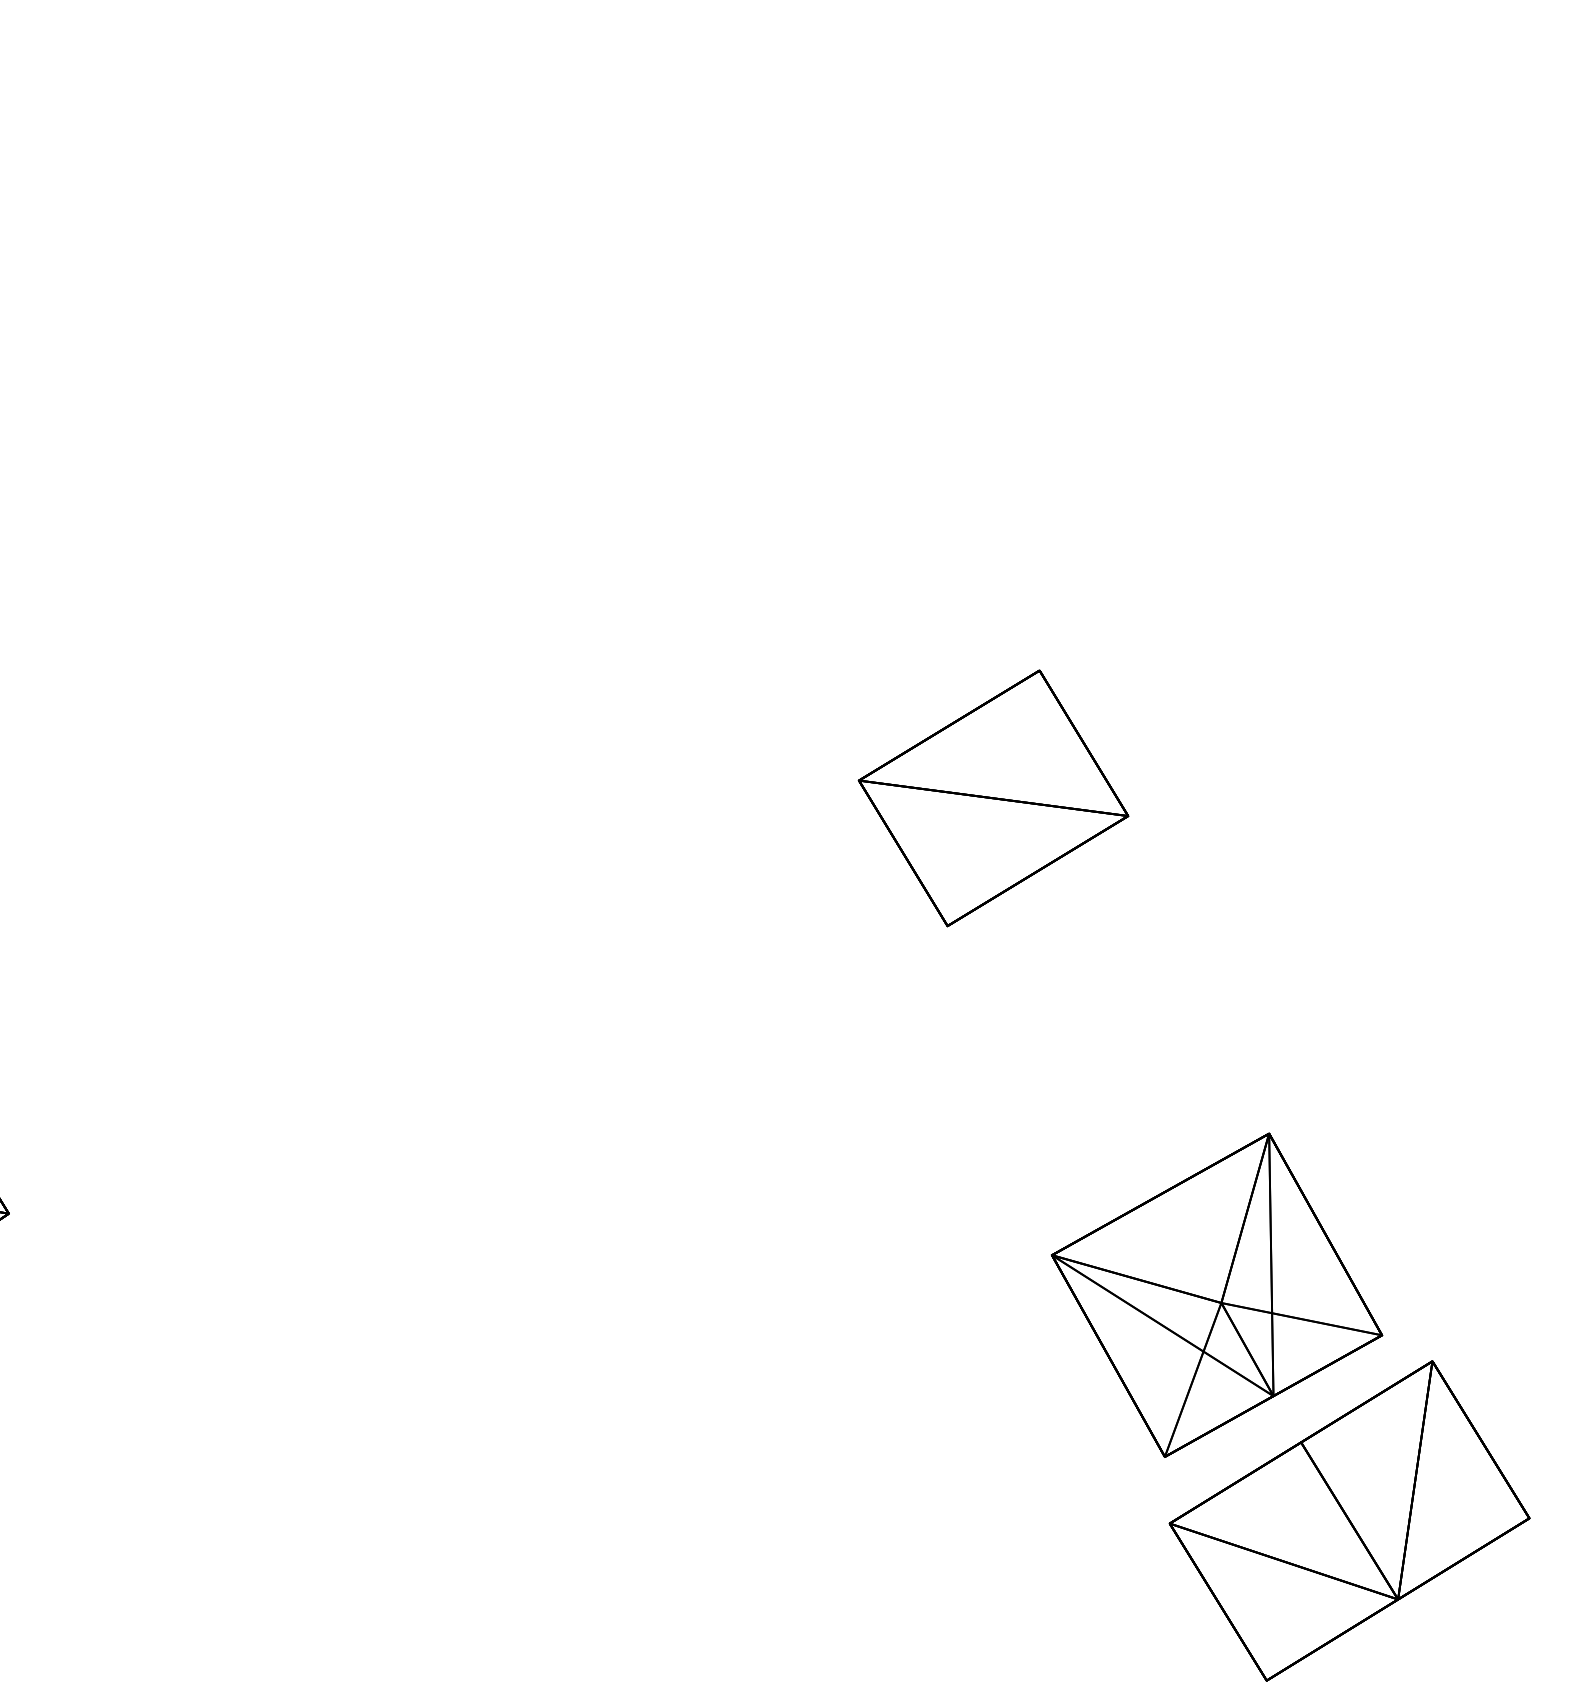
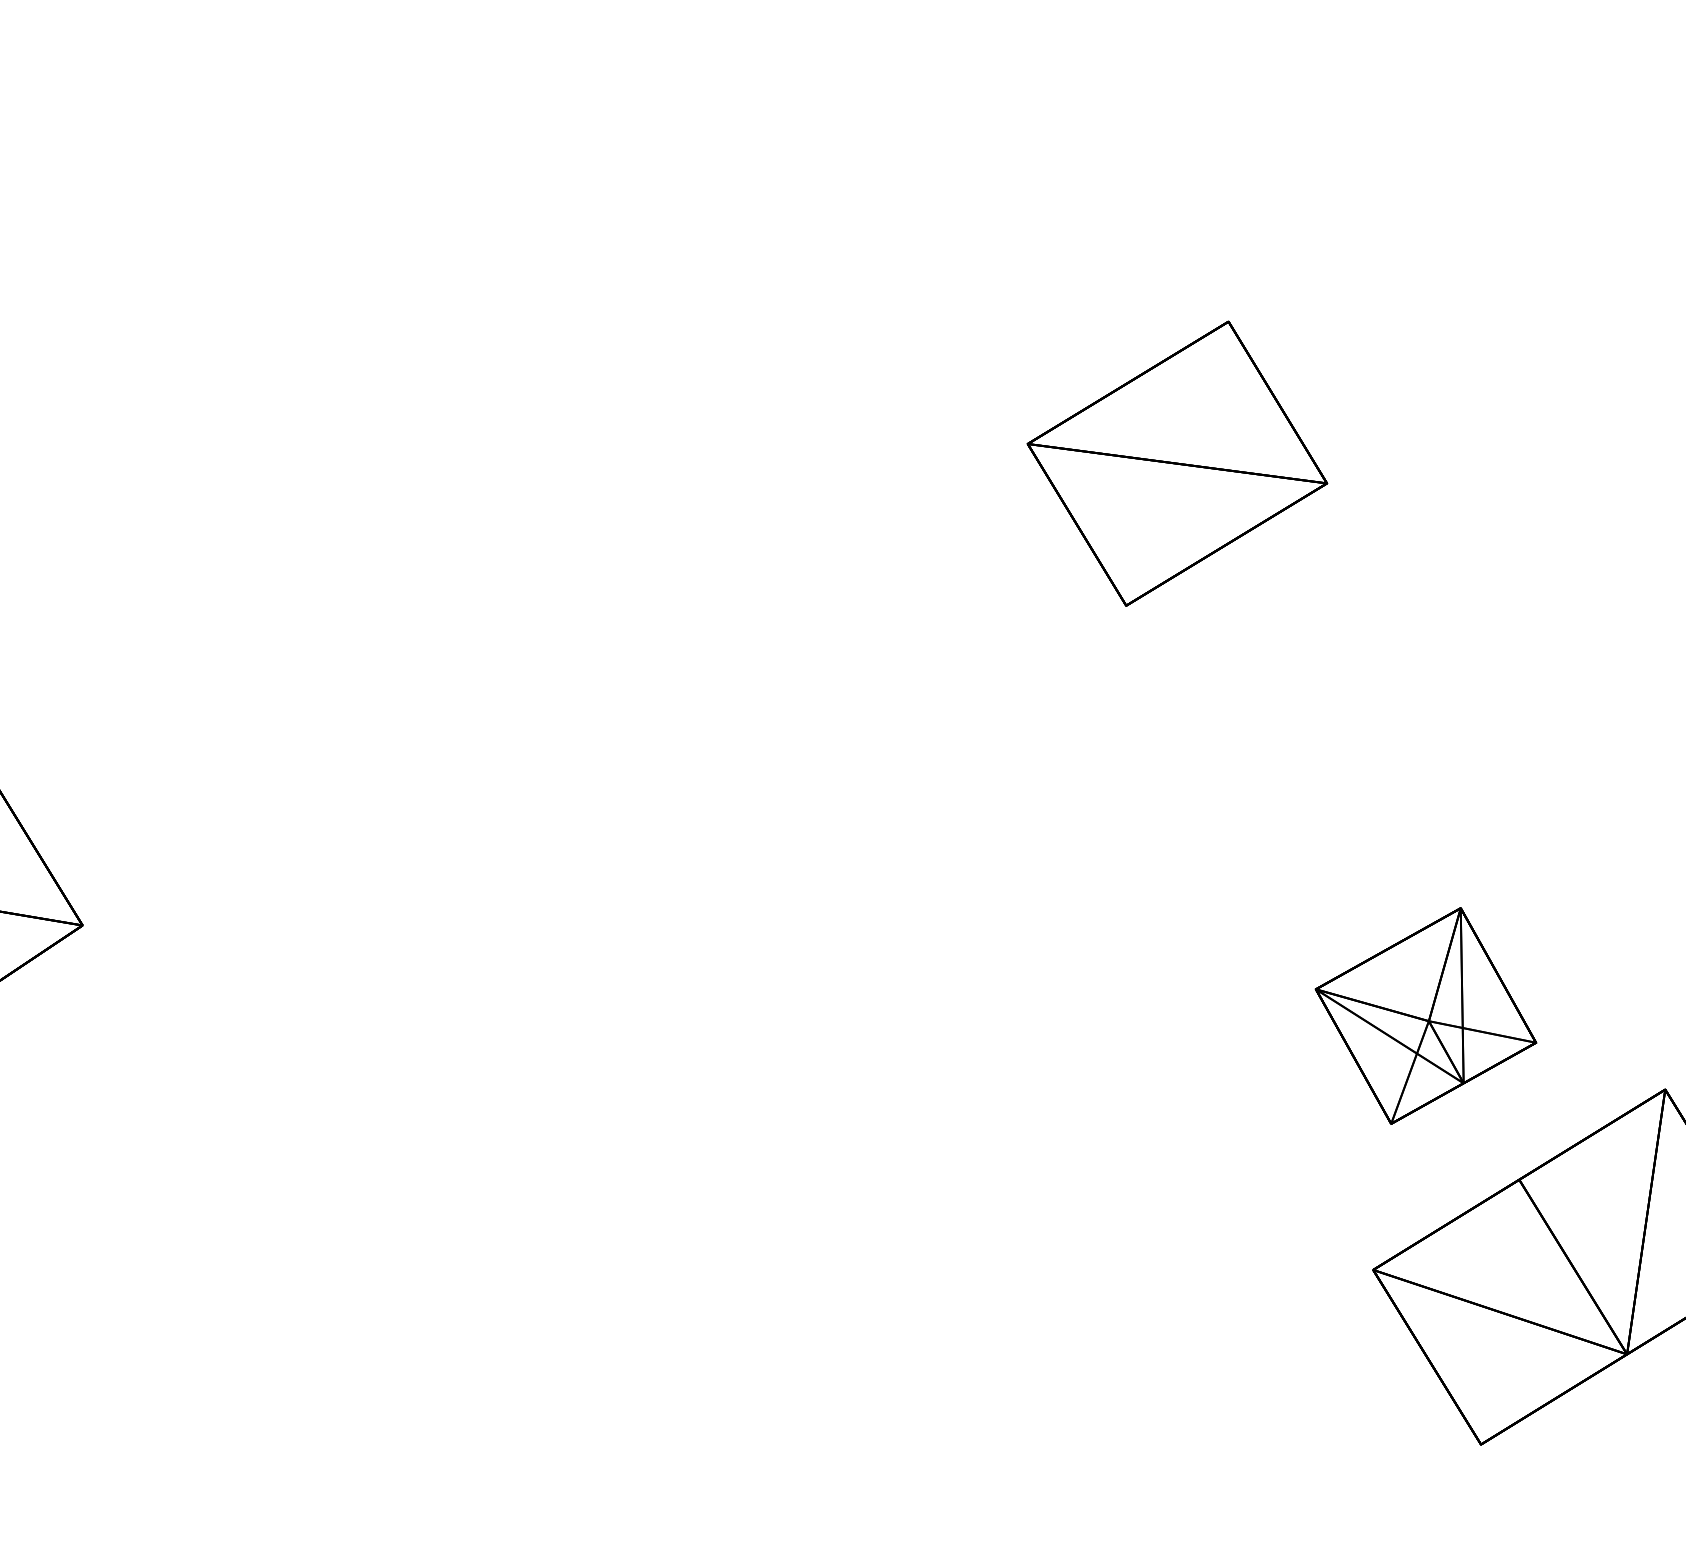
part: (1217, 1294) -> (1426, 1015), size x0.6

